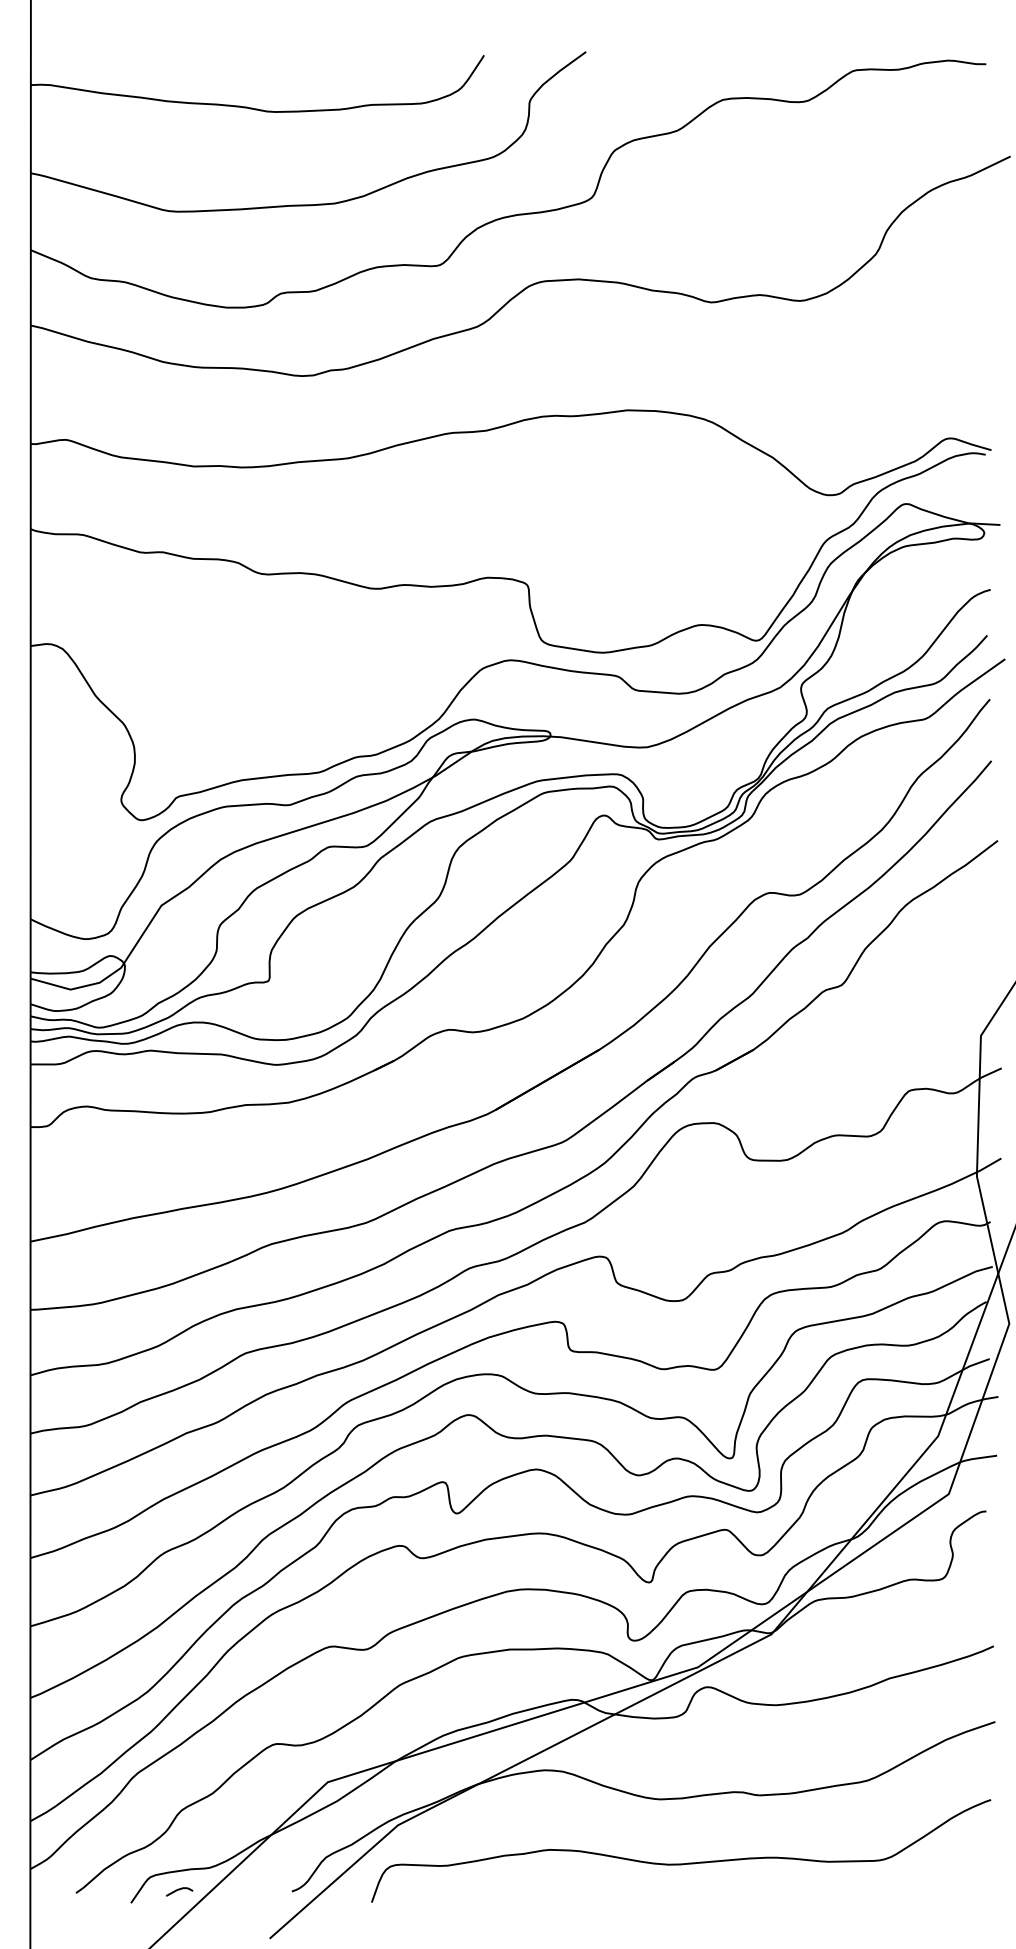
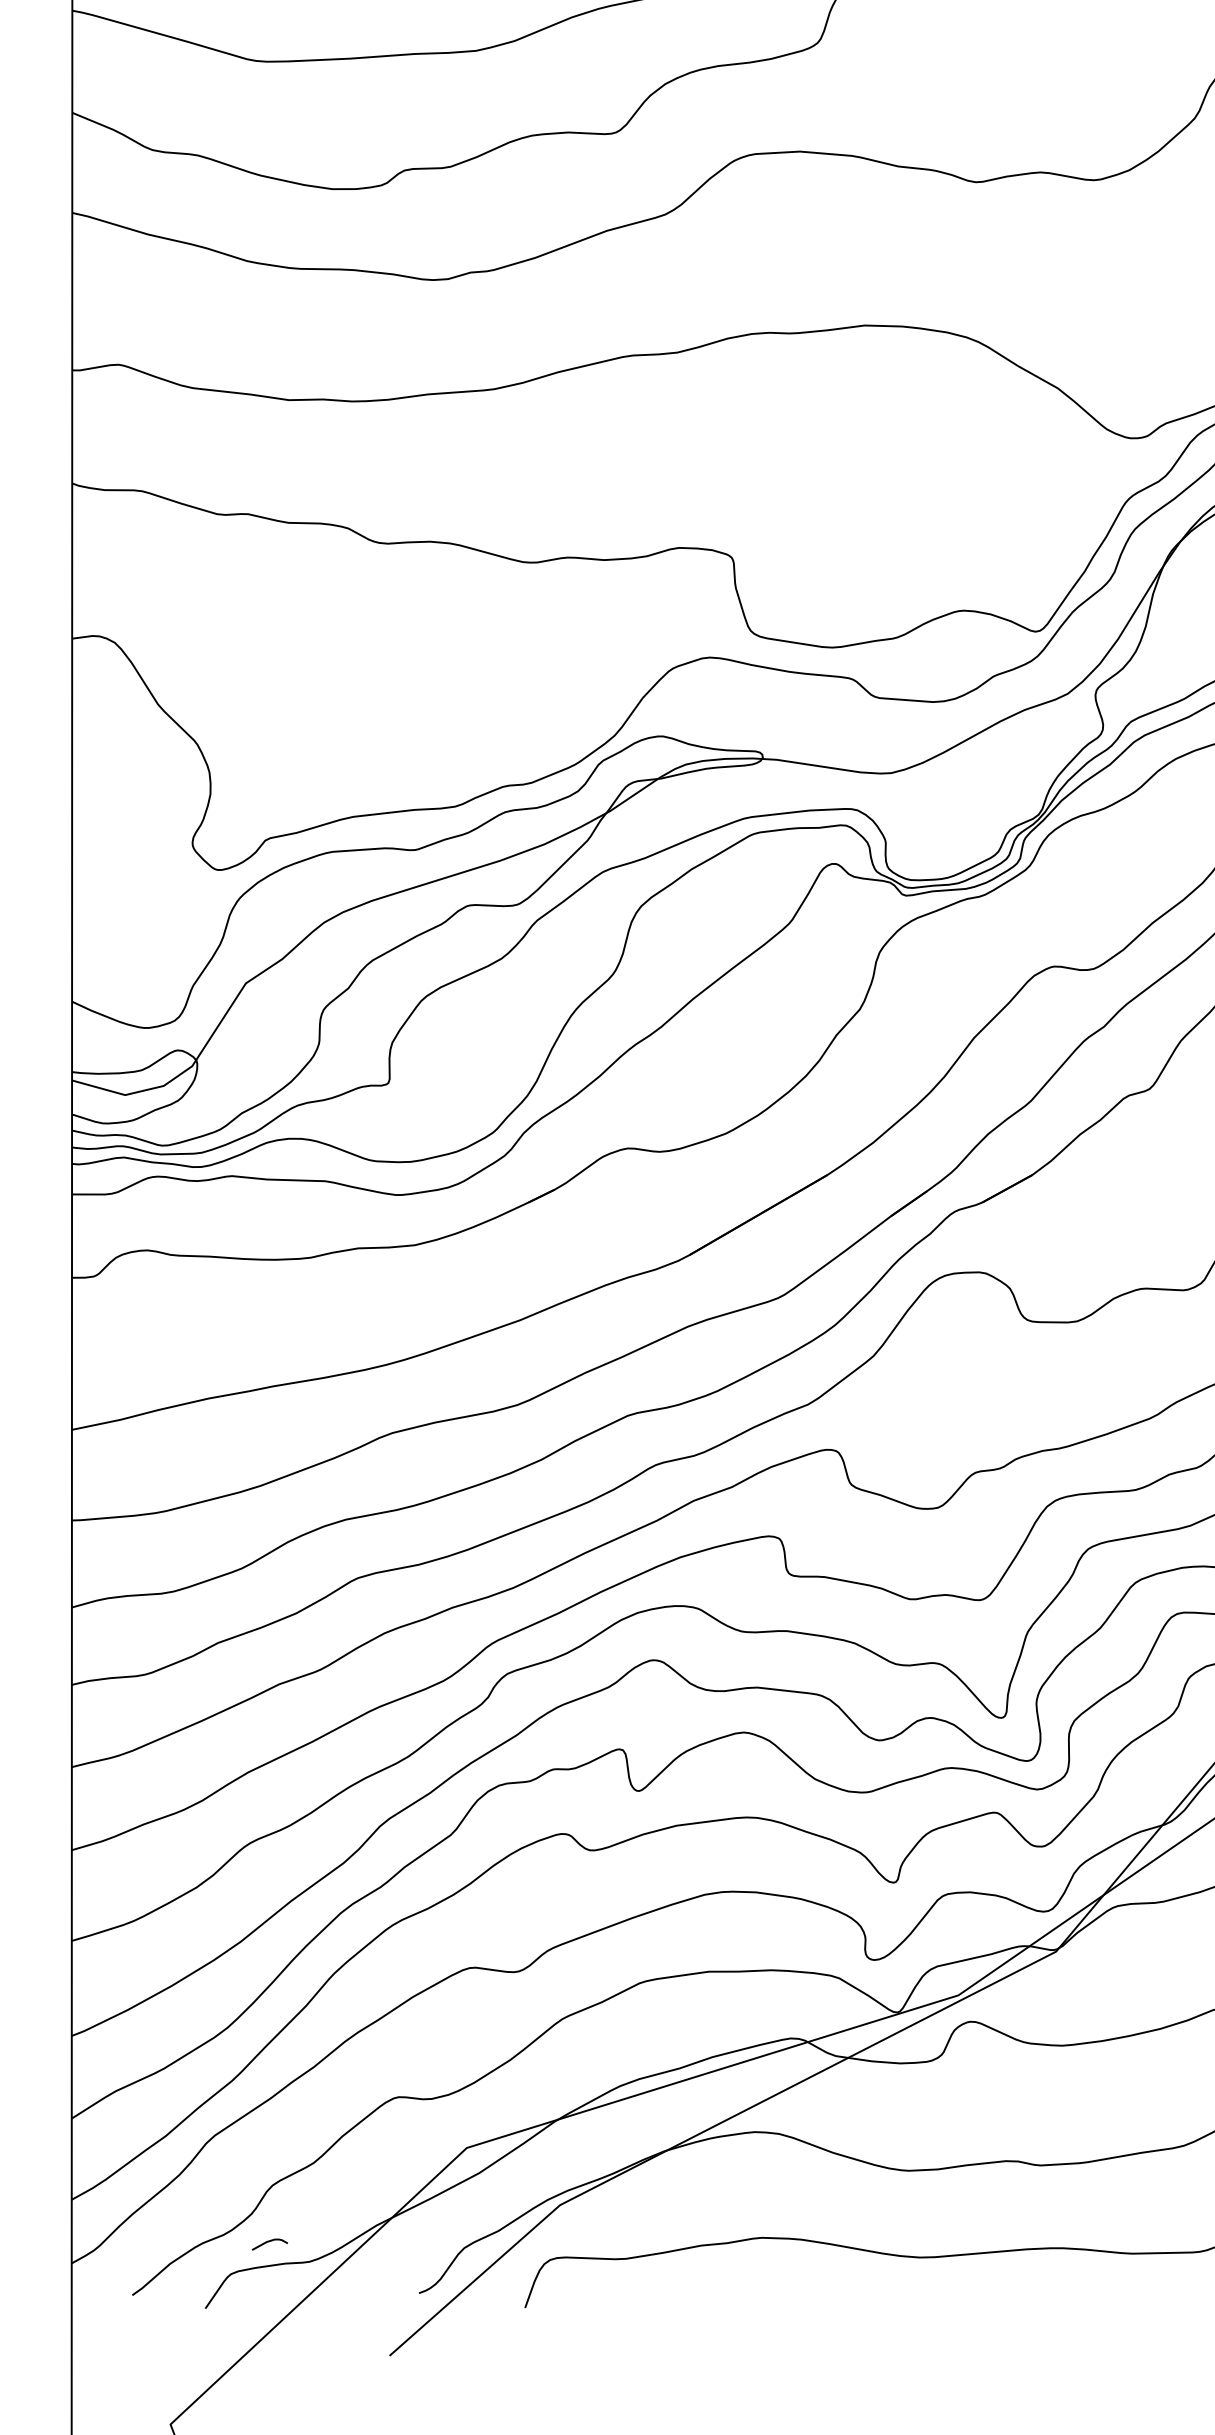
curve: (179, 1890) -> (269, 2242), moved

